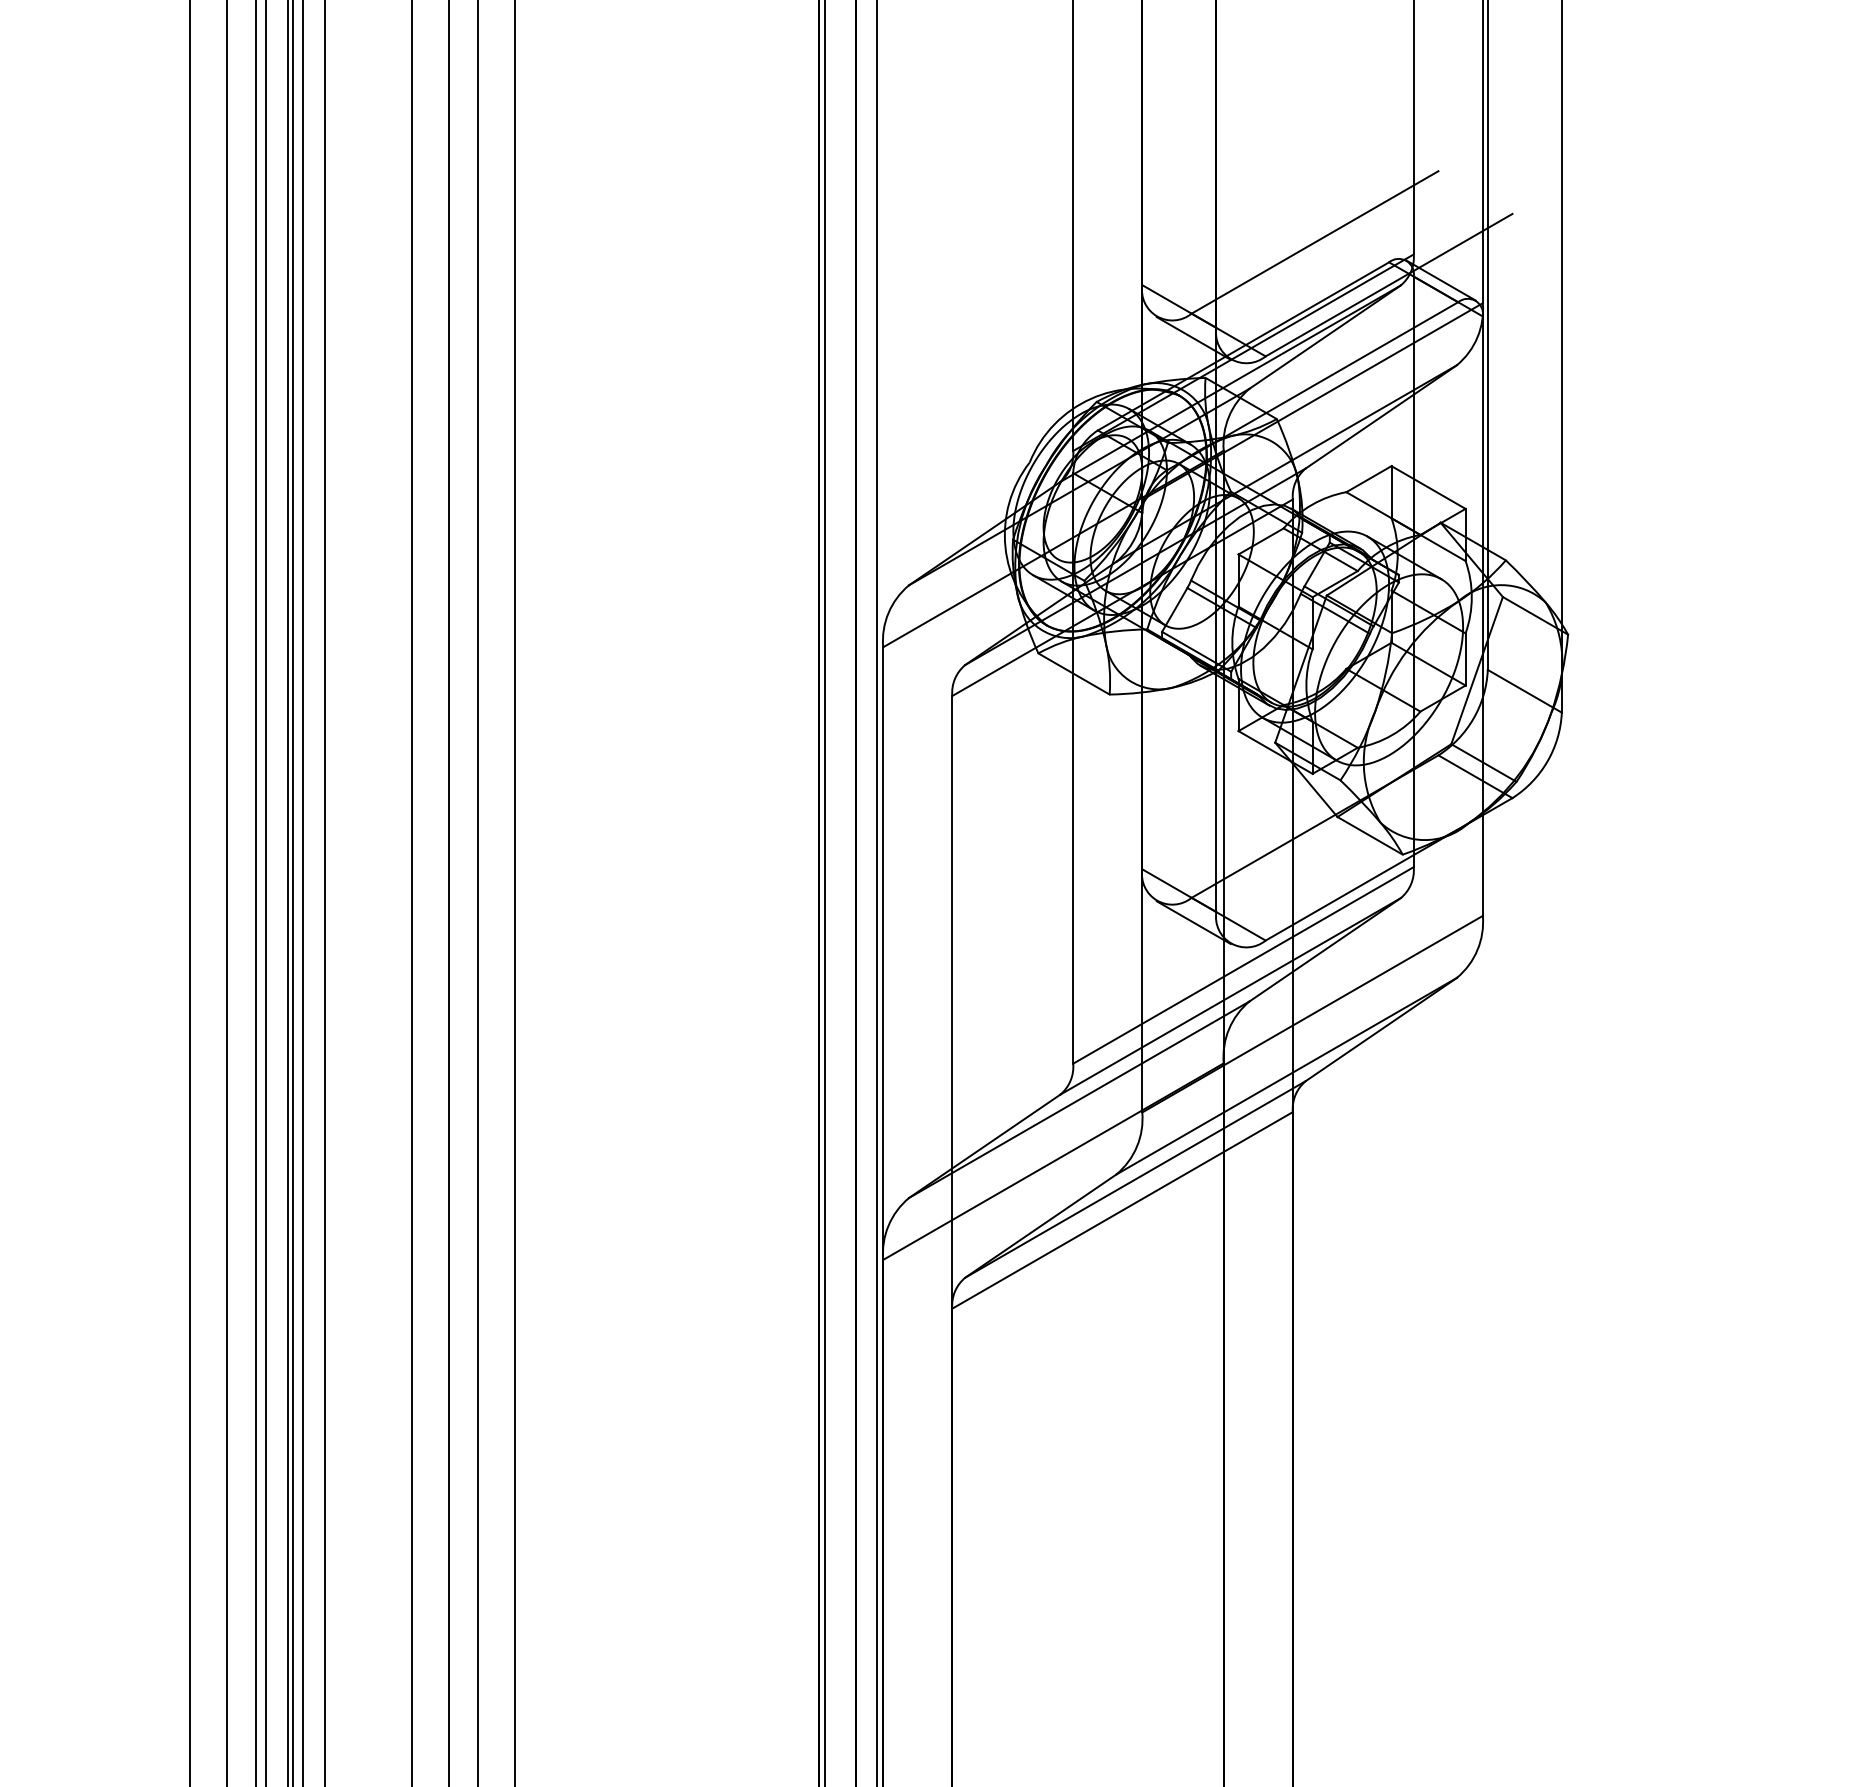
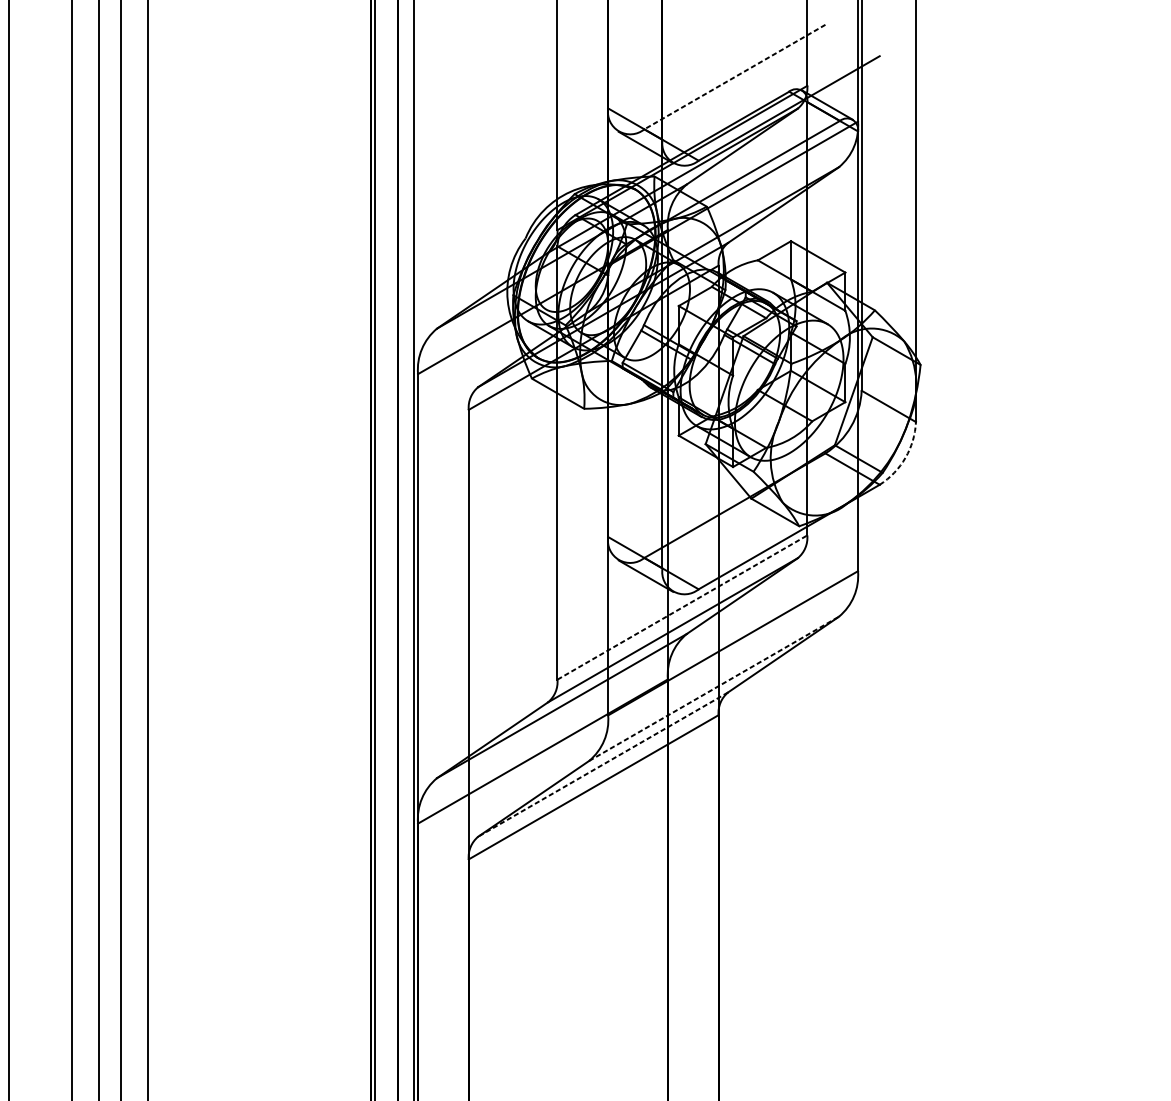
line: (1314, 242) -> (734, 77), solid -> dashed
arc: (1547, 761) -> (905, 457), solid -> dashed
line: (1243, 965) -> (682, 607), solid -> dashed
line: (1286, 1076) -> (713, 689), solid -> dashed
line: (1135, 1179) -> (603, 764), solid -> dashed

